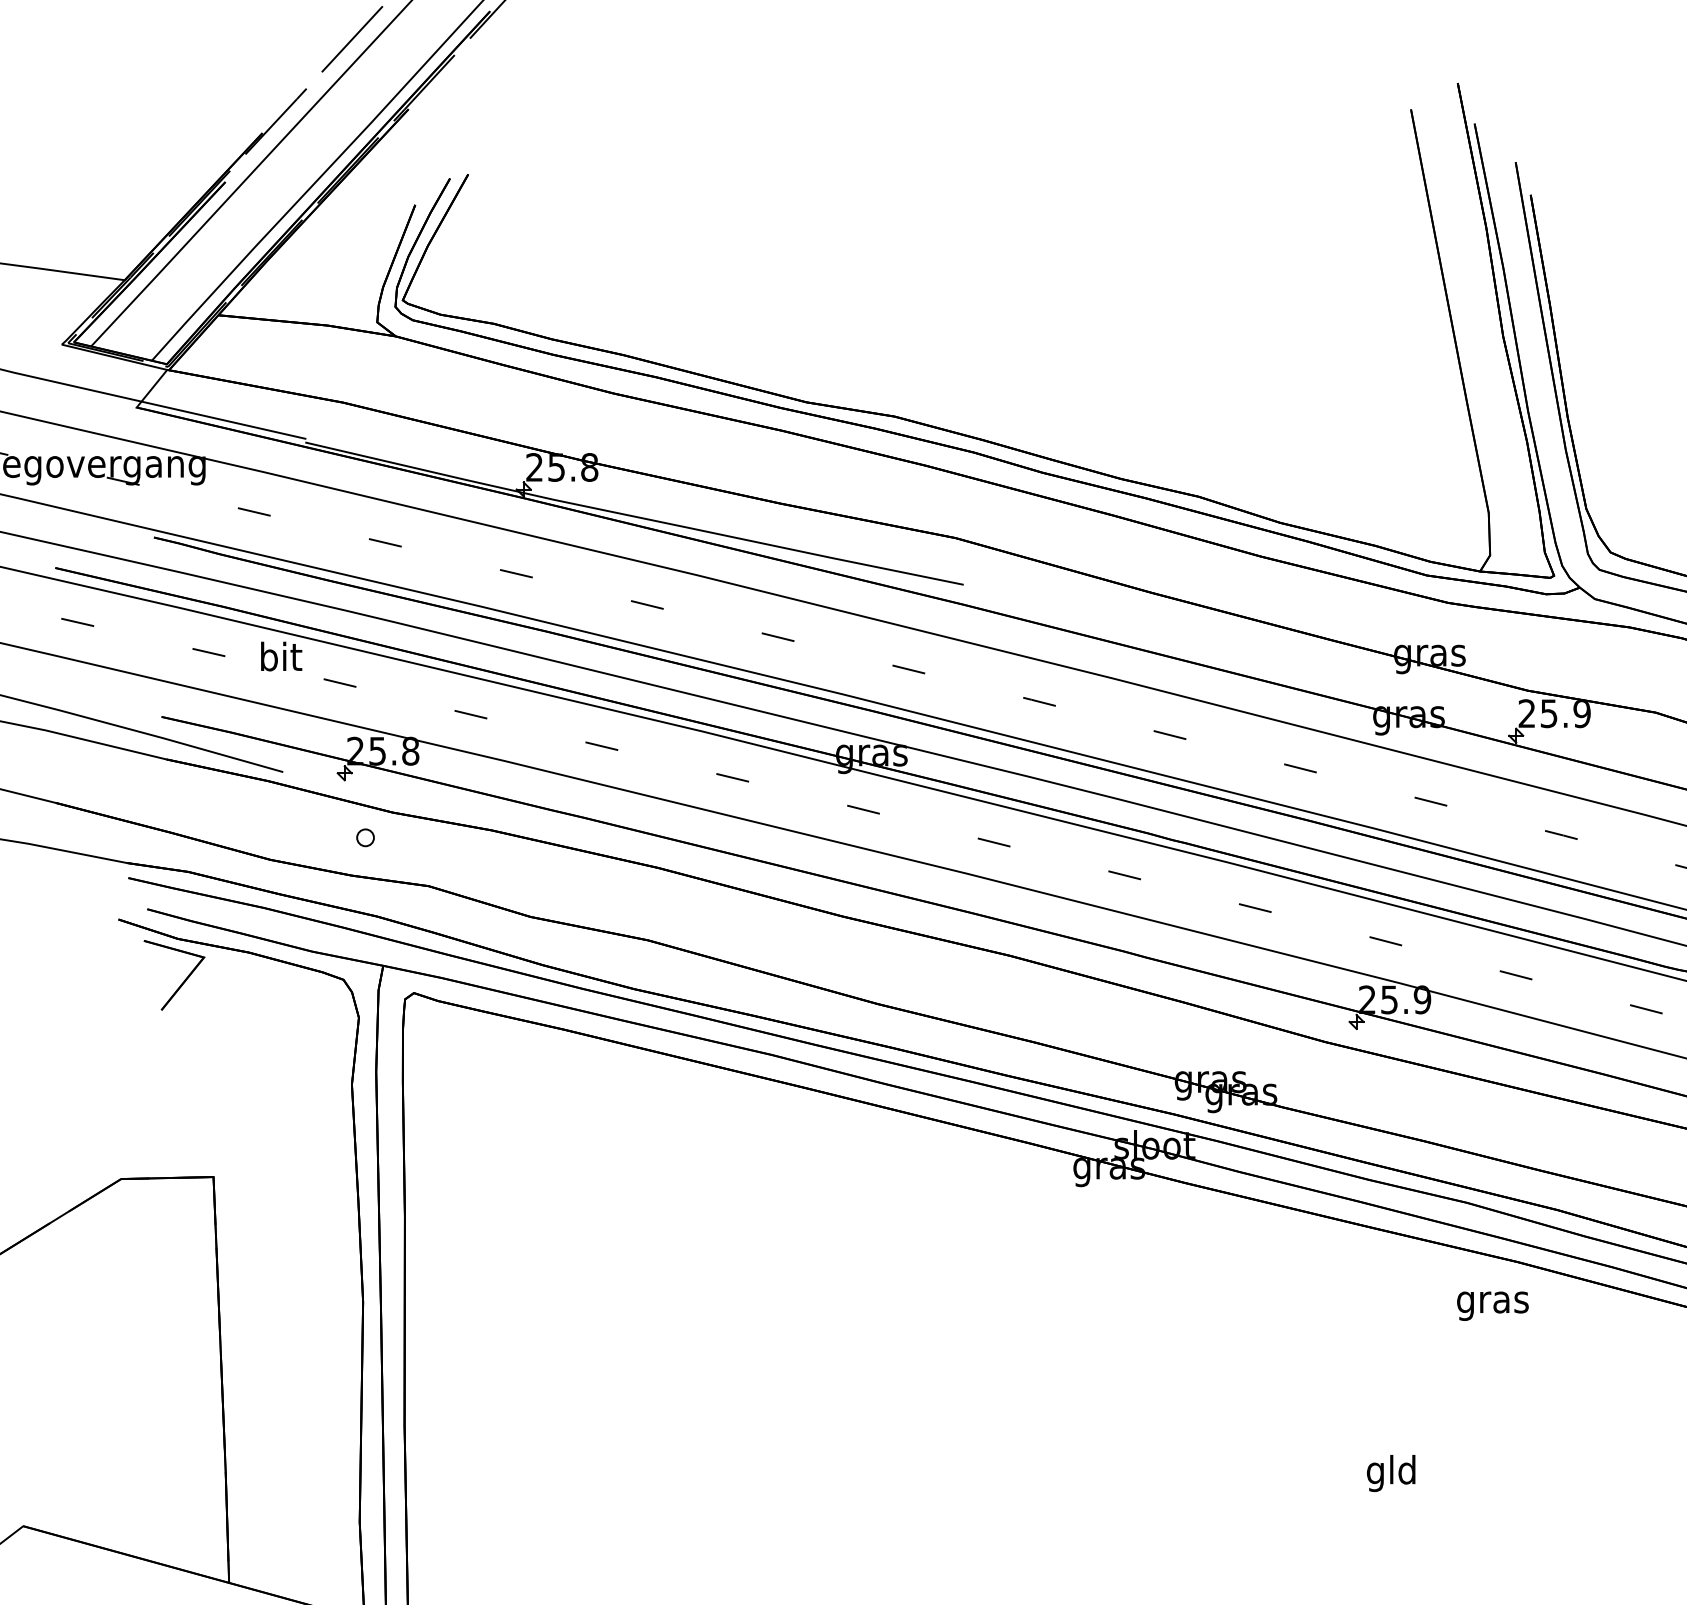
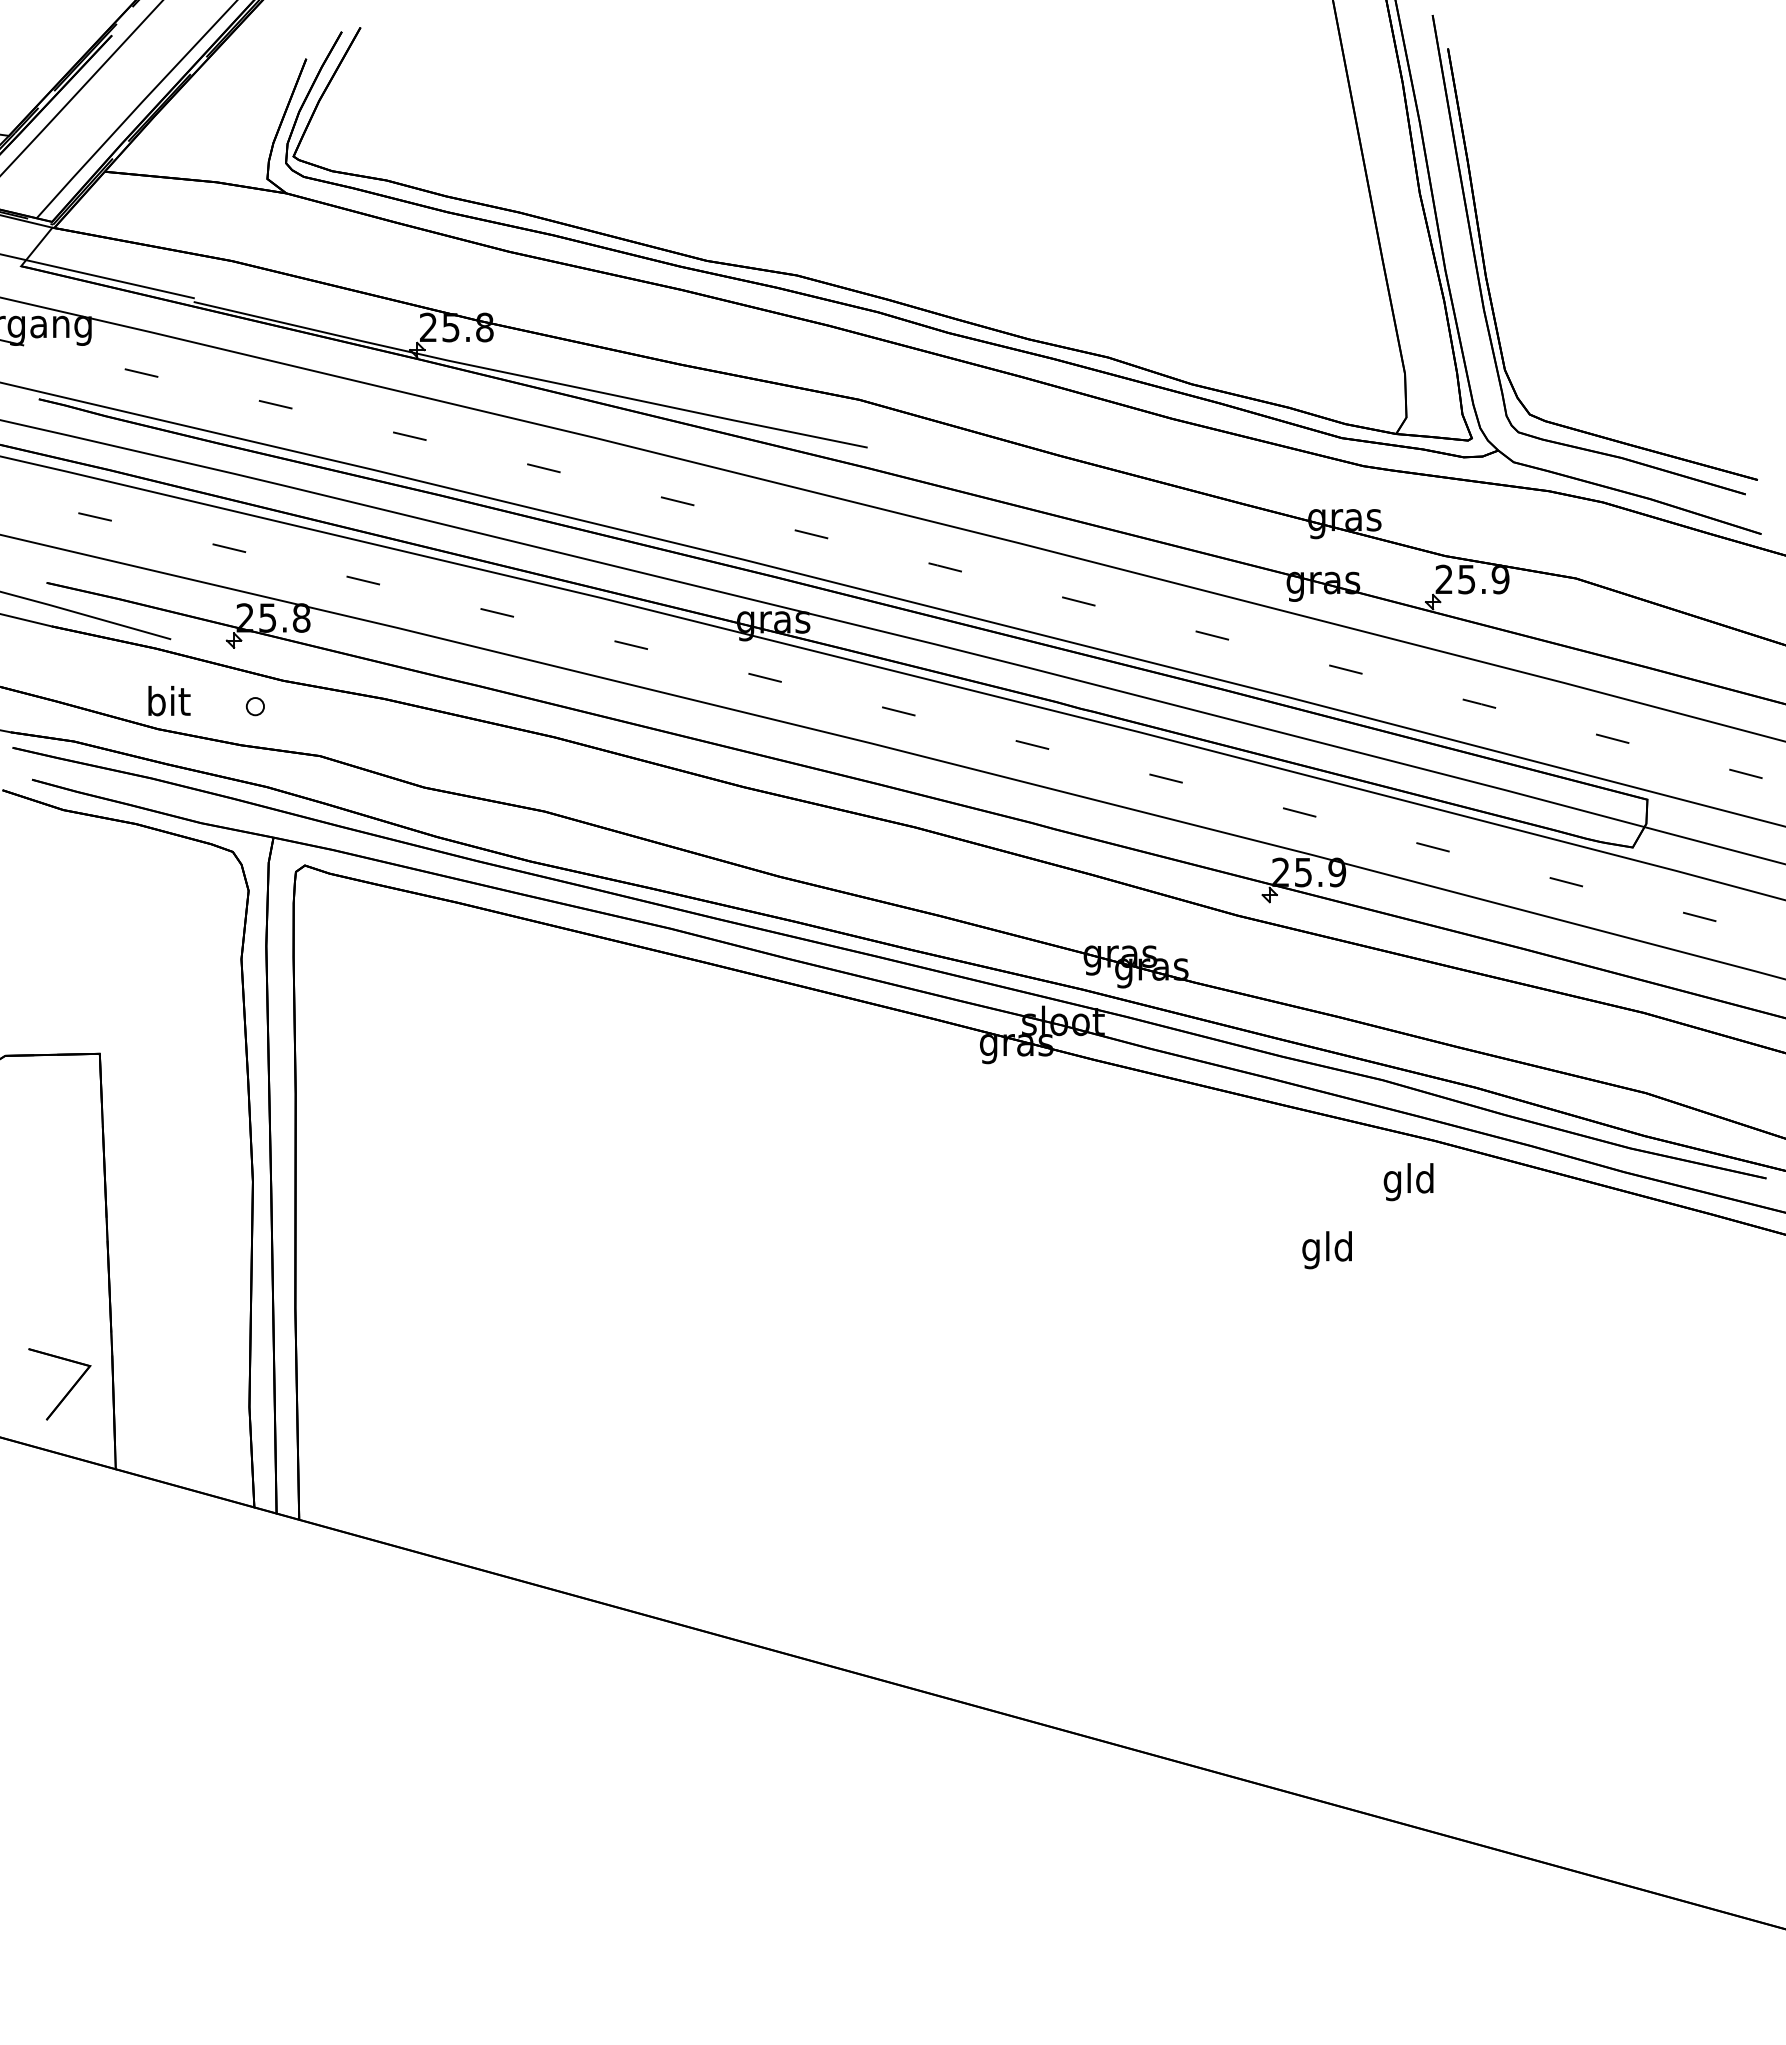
text: (281, 656) -> (169, 701), moved
part: (183, 980) -> (69, 1389), moved
text: (1492, 1302) -> (1408, 1182), gras -> gld
text: (1390, 1473) -> (1326, 1250), moved

